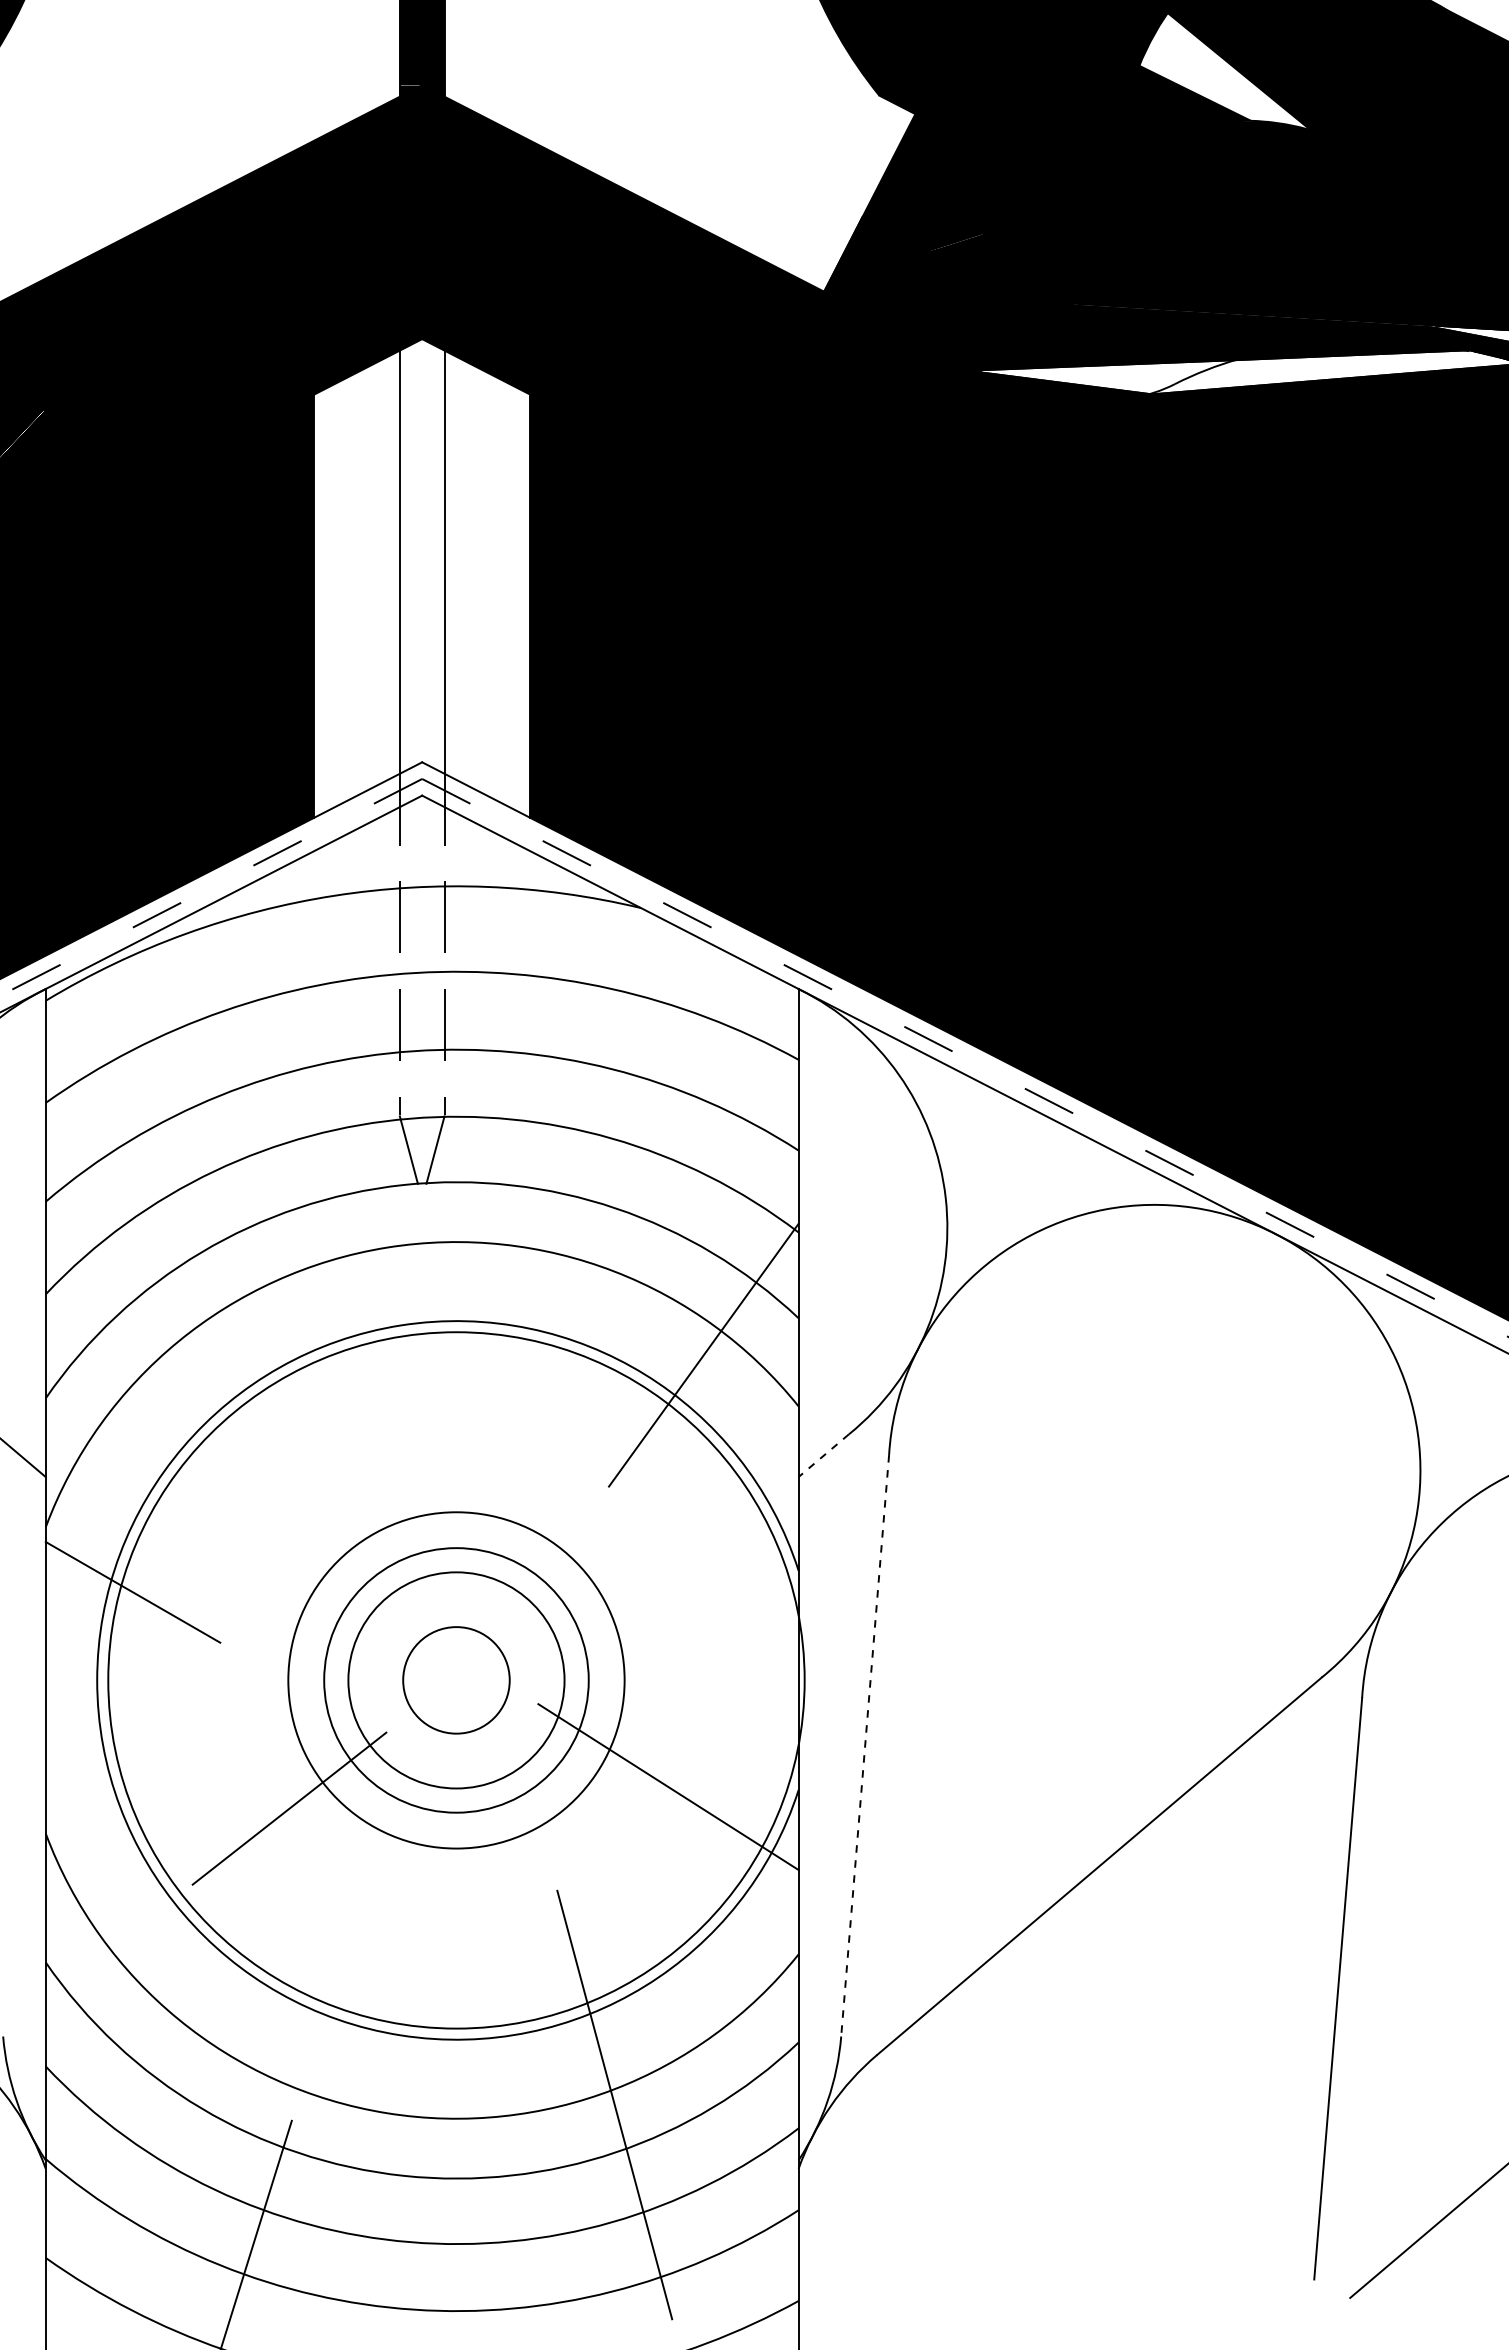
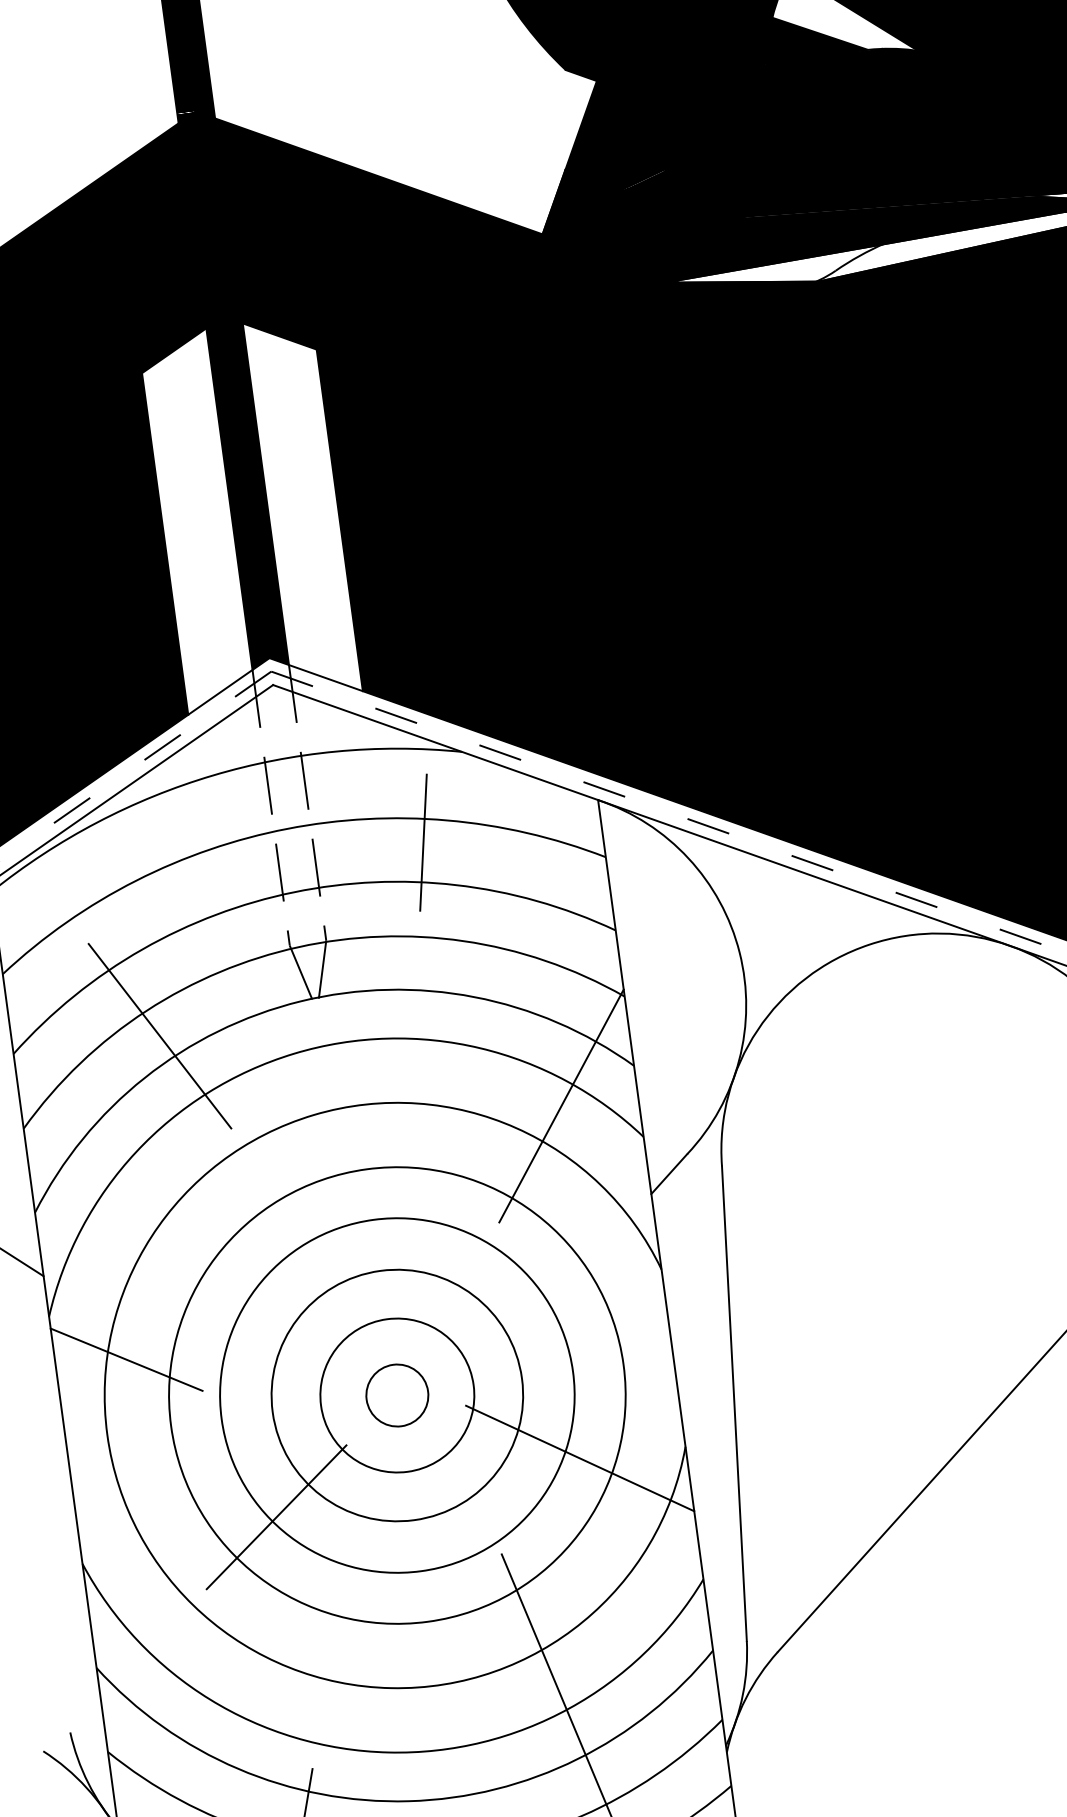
fill: (421, 556) -> (246, 492), added
line: (579, 1011) -> (423, 842), added
line: (226, 1204) -> (159, 1036), added
line: (823, 1455) -> (669, 1173), dashed -> solid
circle: (455, 1679) -> (396, 1394), size x0.71
circle: (456, 1680) -> (397, 1395), size x0.62
circle: (456, 1680) -> (397, 1395), size x0.71
circle: (456, 1680) -> (397, 1395), size x1.43
circle: (456, 1680) -> (397, 1395), size x1.67
line: (865, 1745) -> (734, 1403), dashed -> solid

